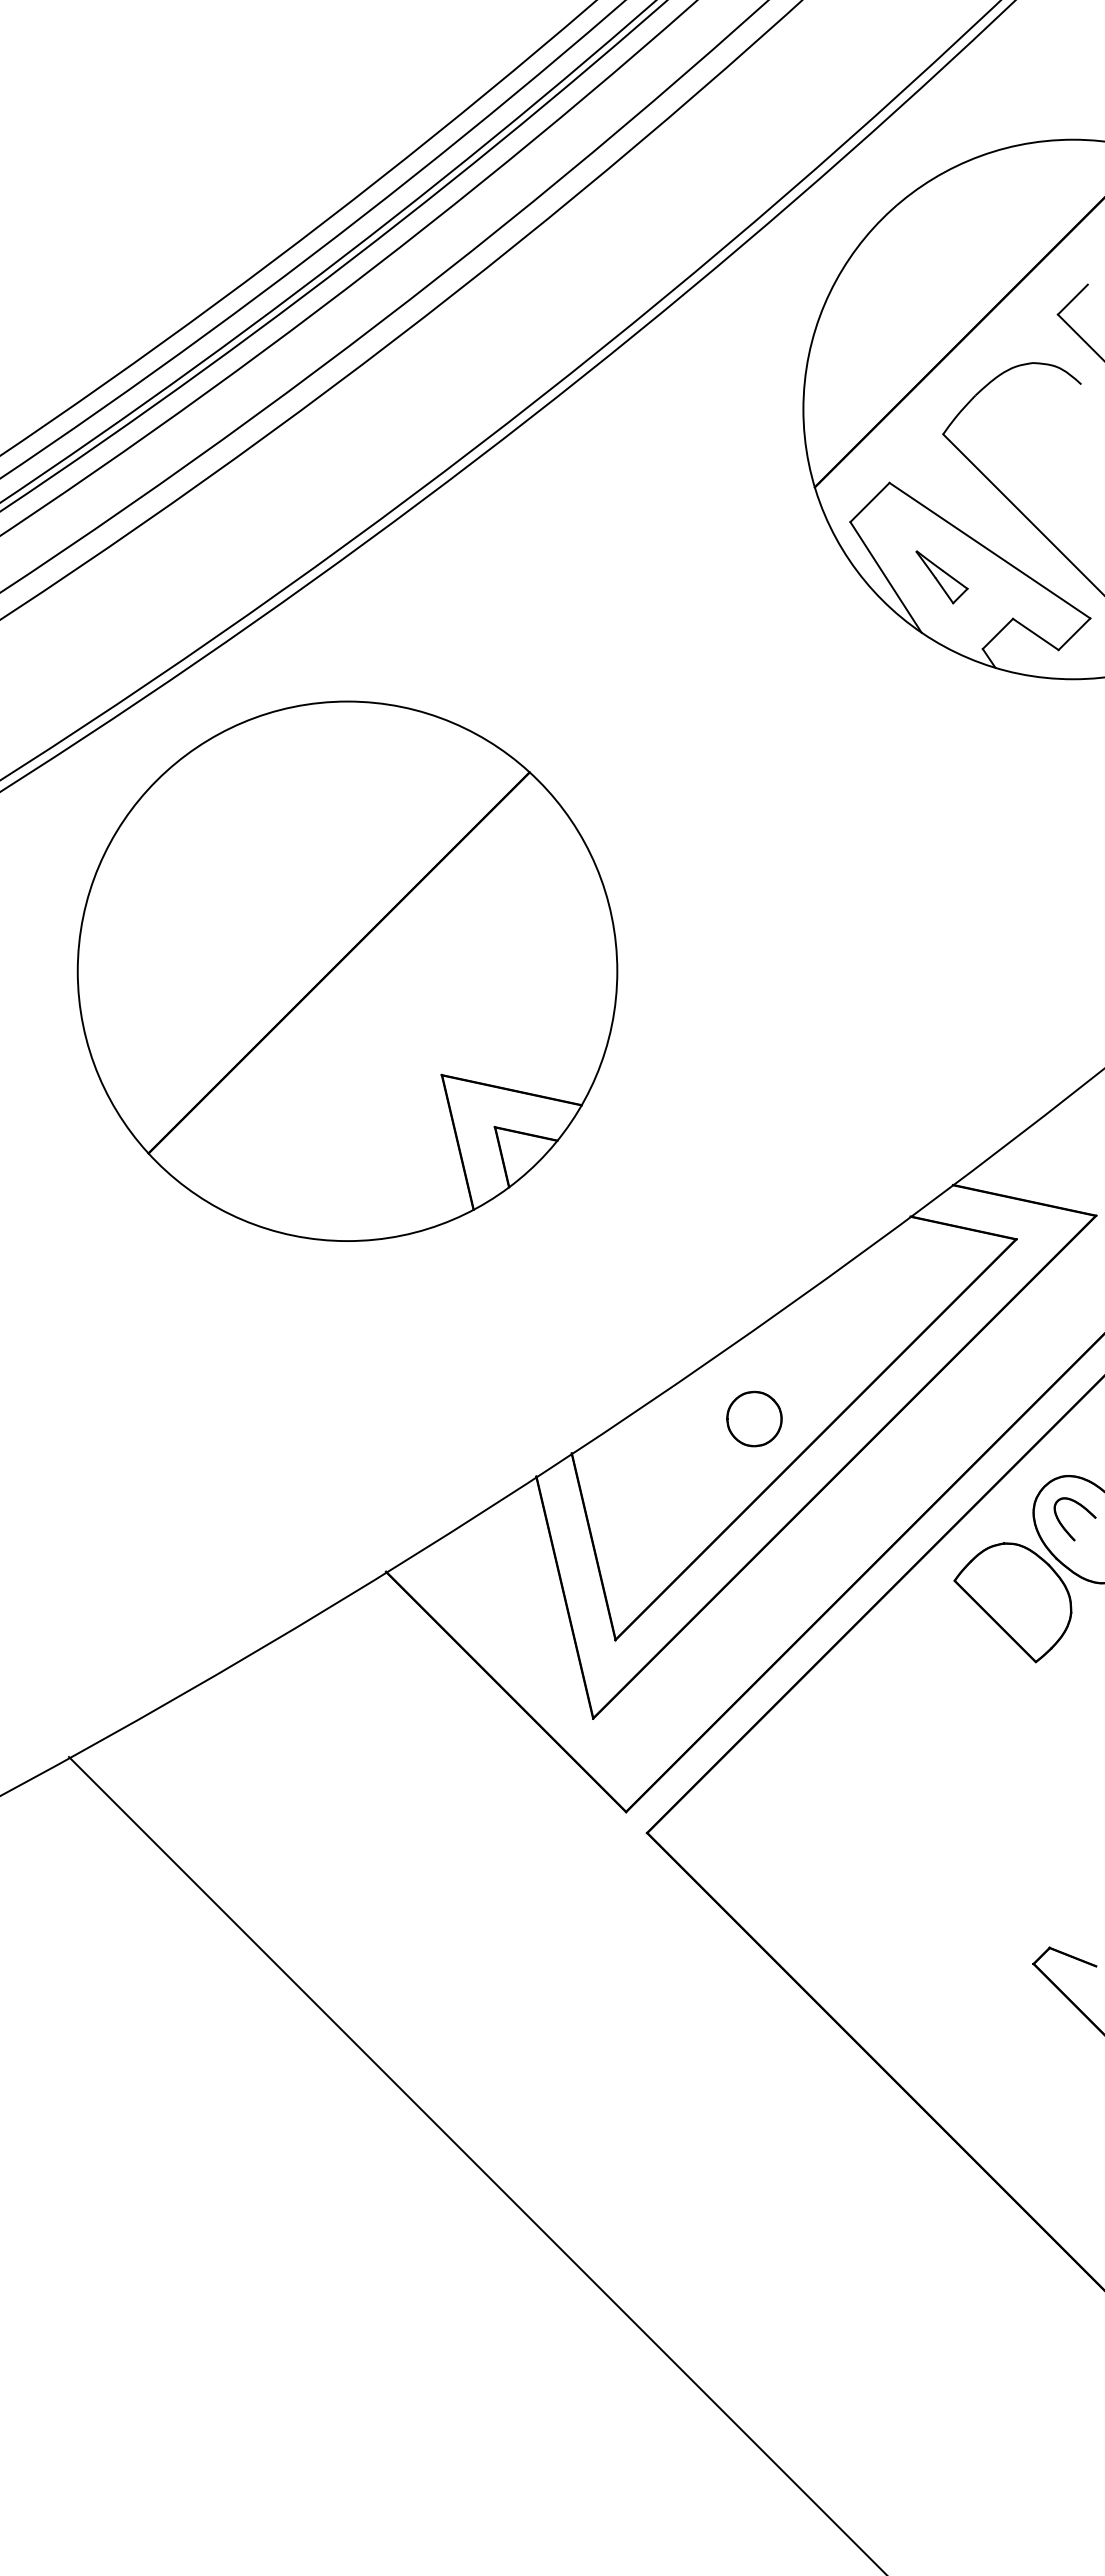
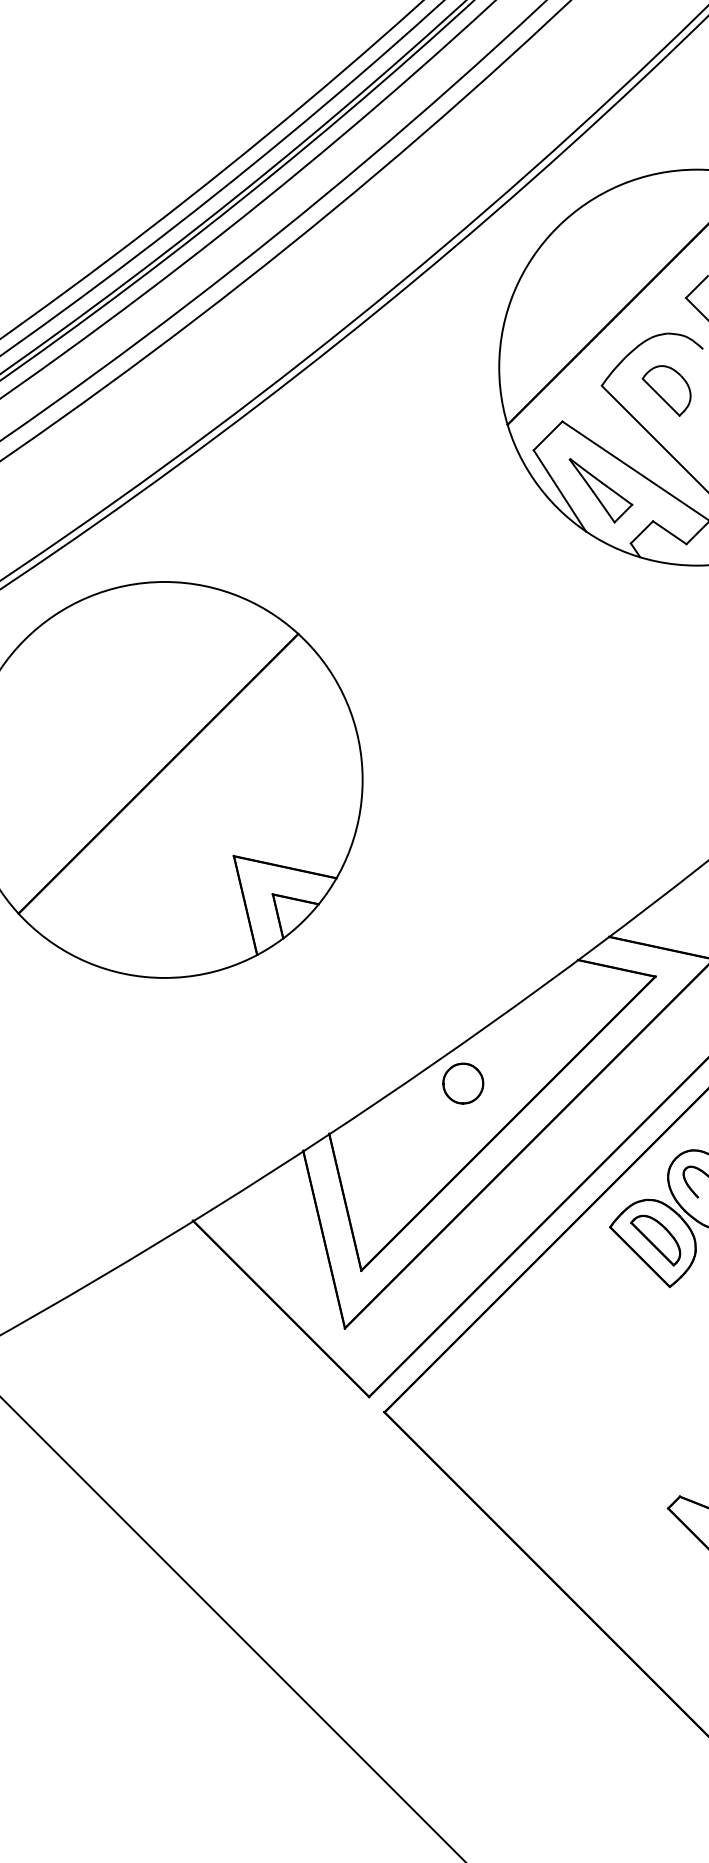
part: (1031, 441) -> (666, 391), added
part: (941, 577) -> (600, 490), size x1.67
part: (754, 1418) -> (463, 1083), moved
part: (1016, 1598) -> (655, 1240), added

